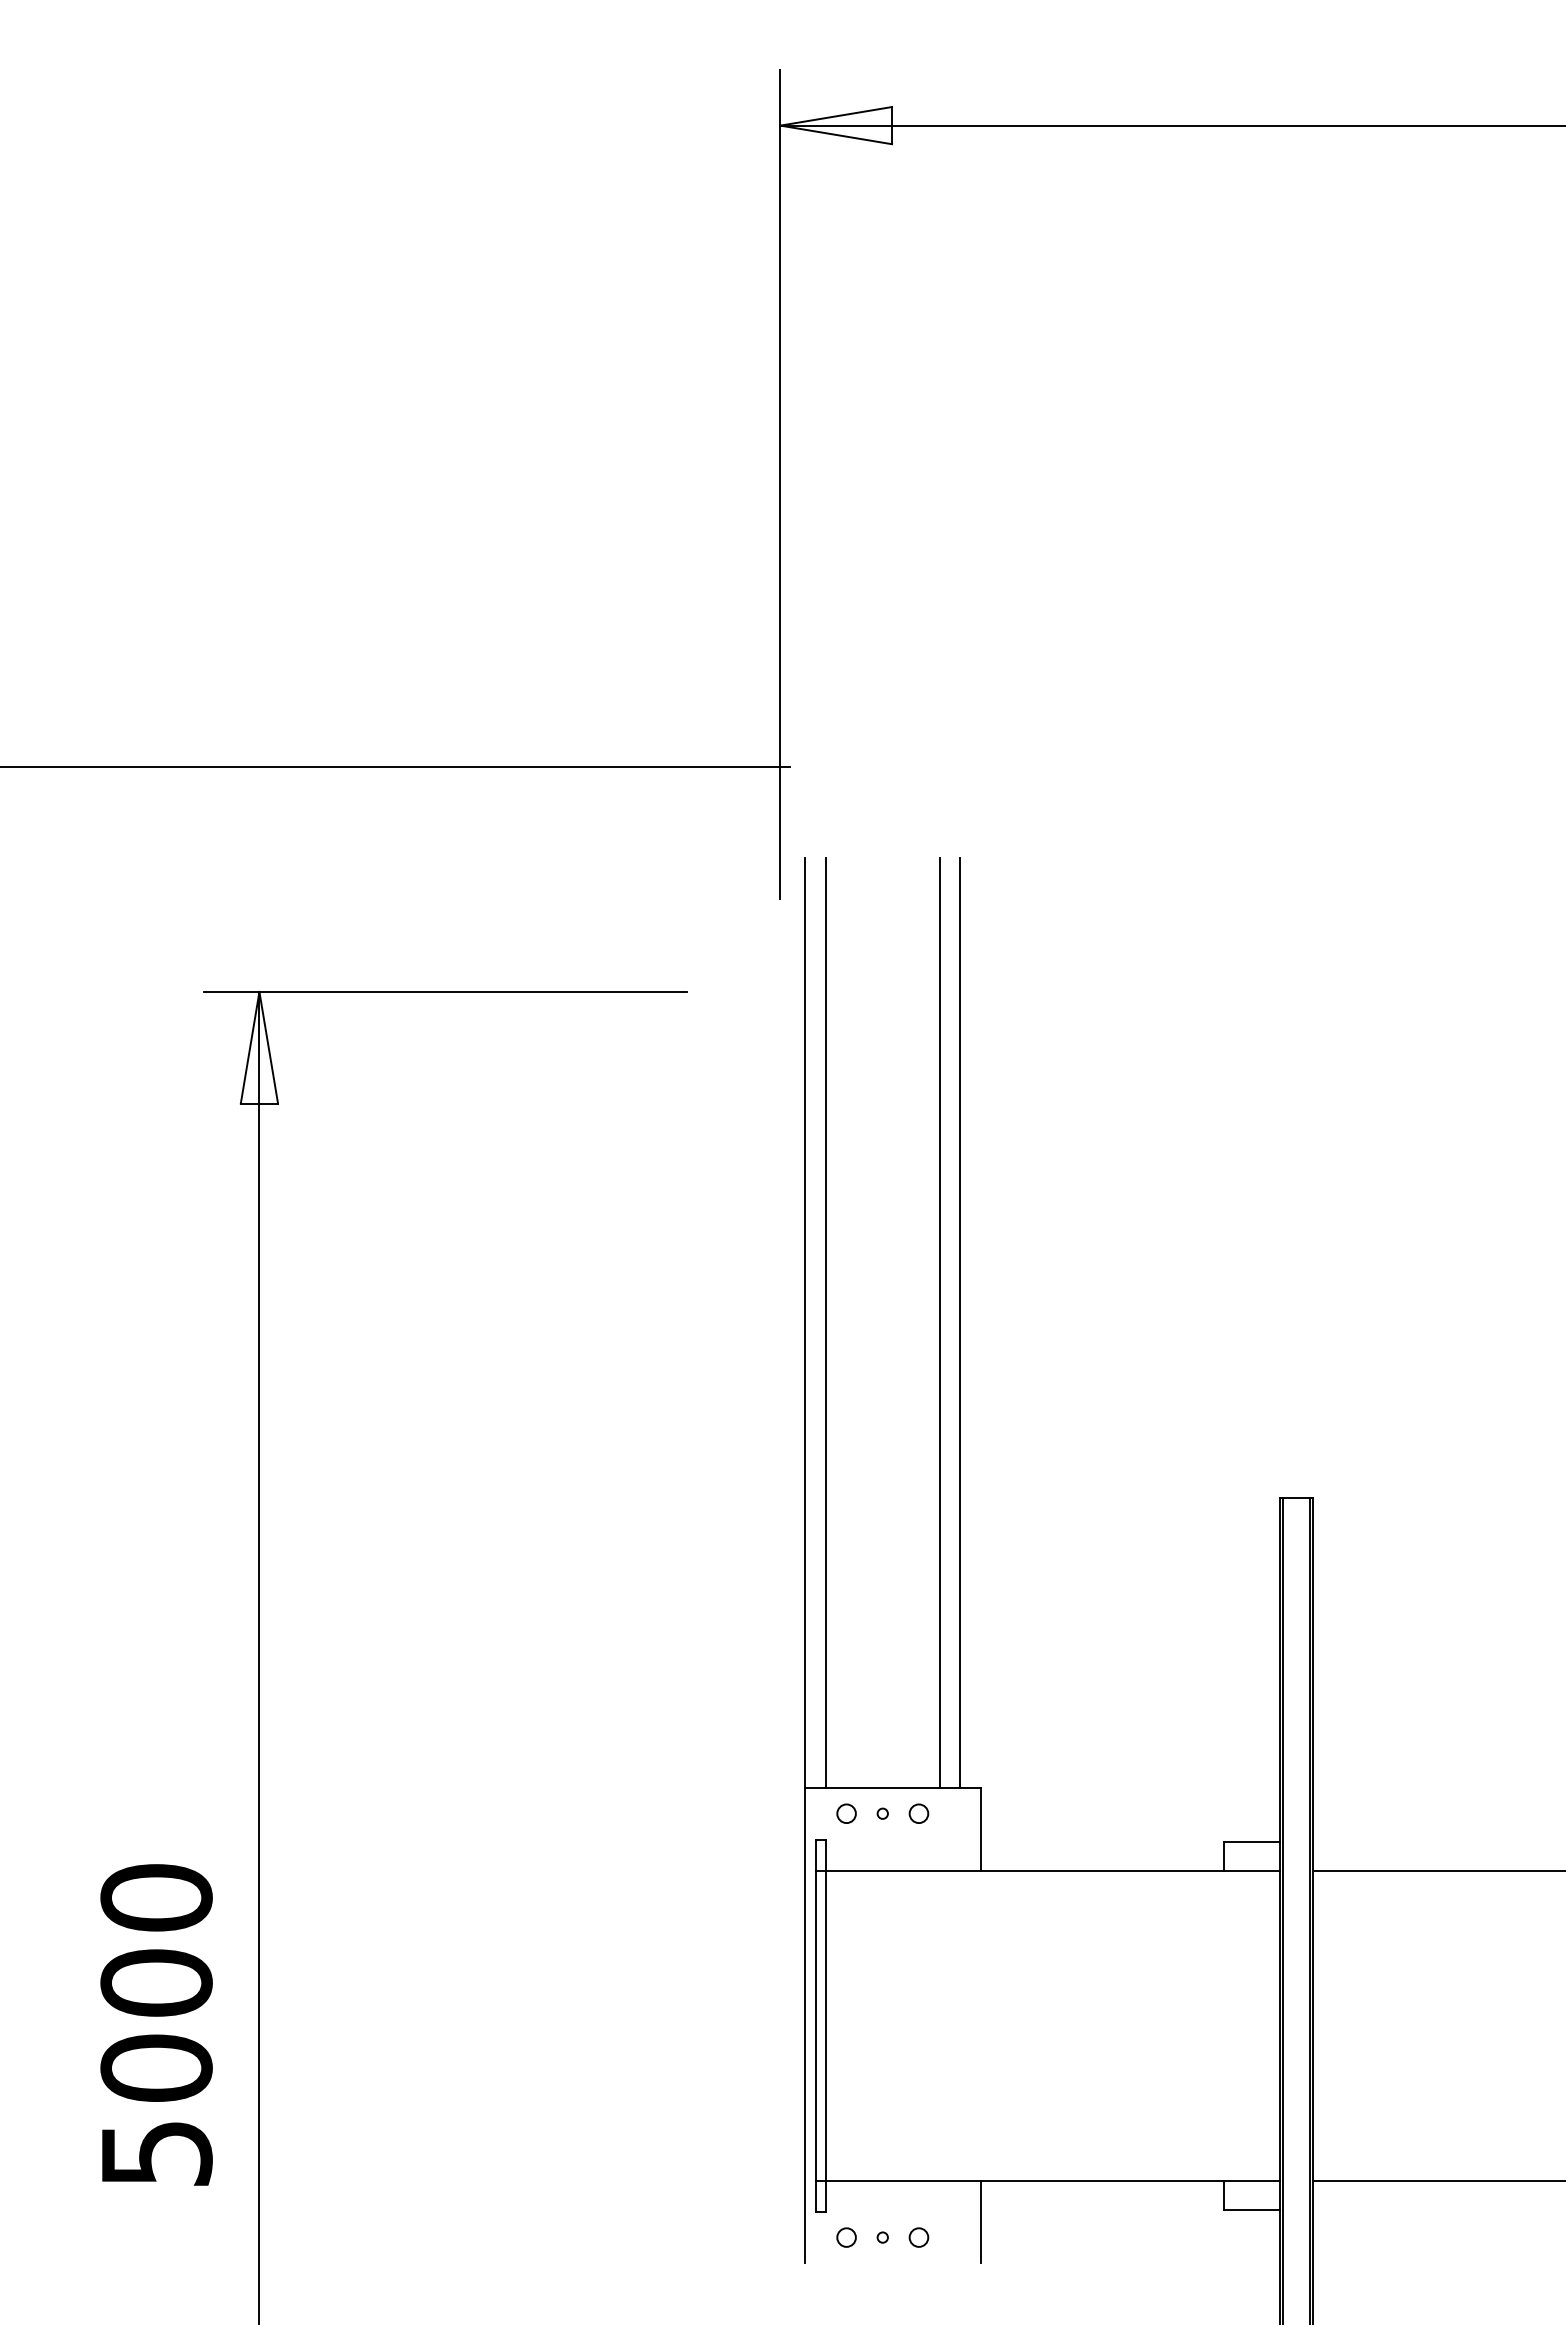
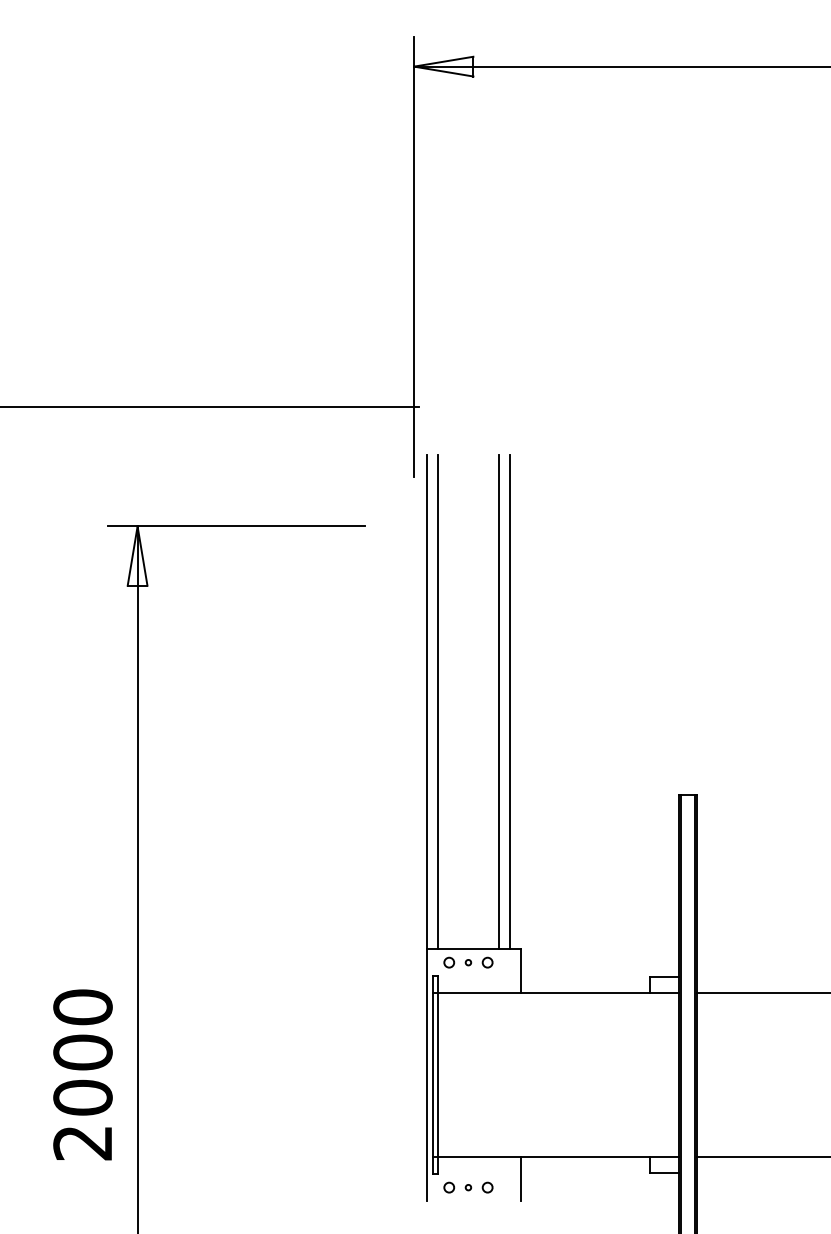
text: (155, 2154) -> (82, 1143), 5000 -> 2000

